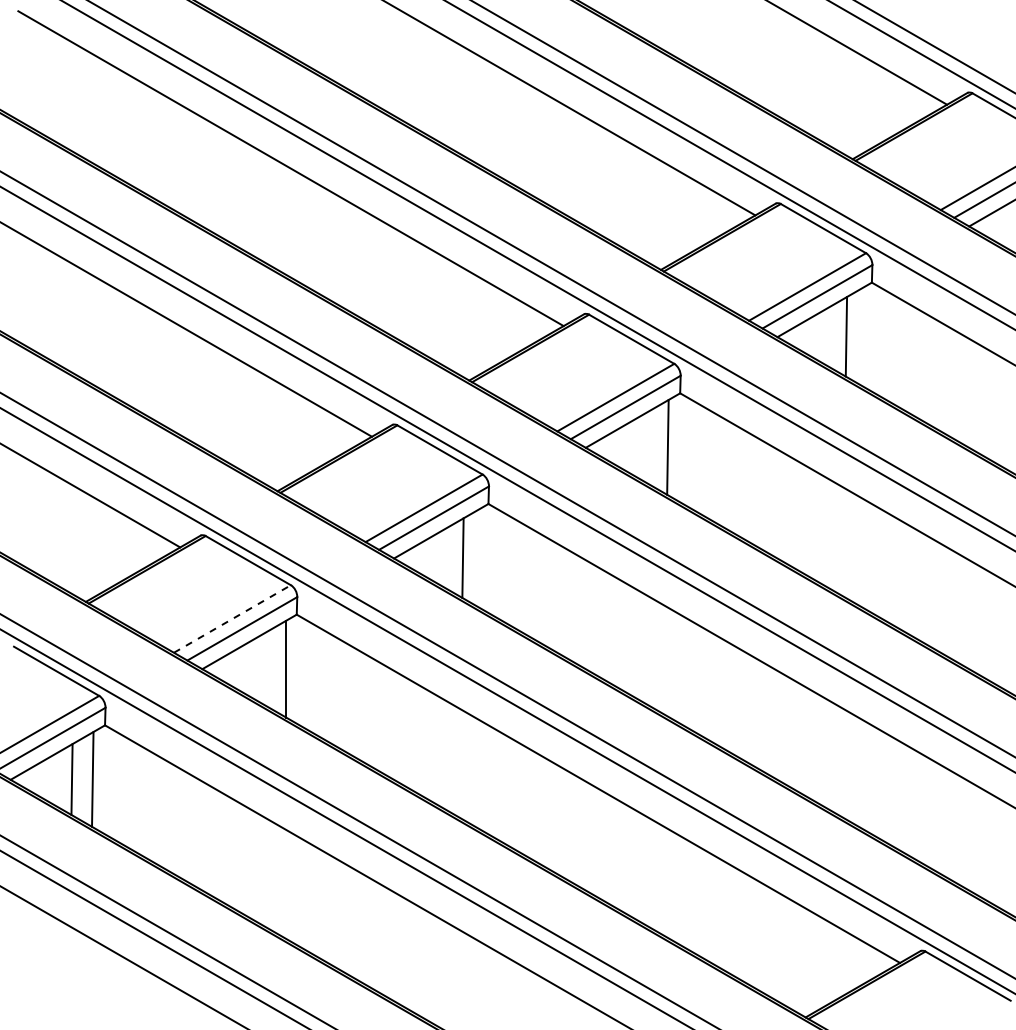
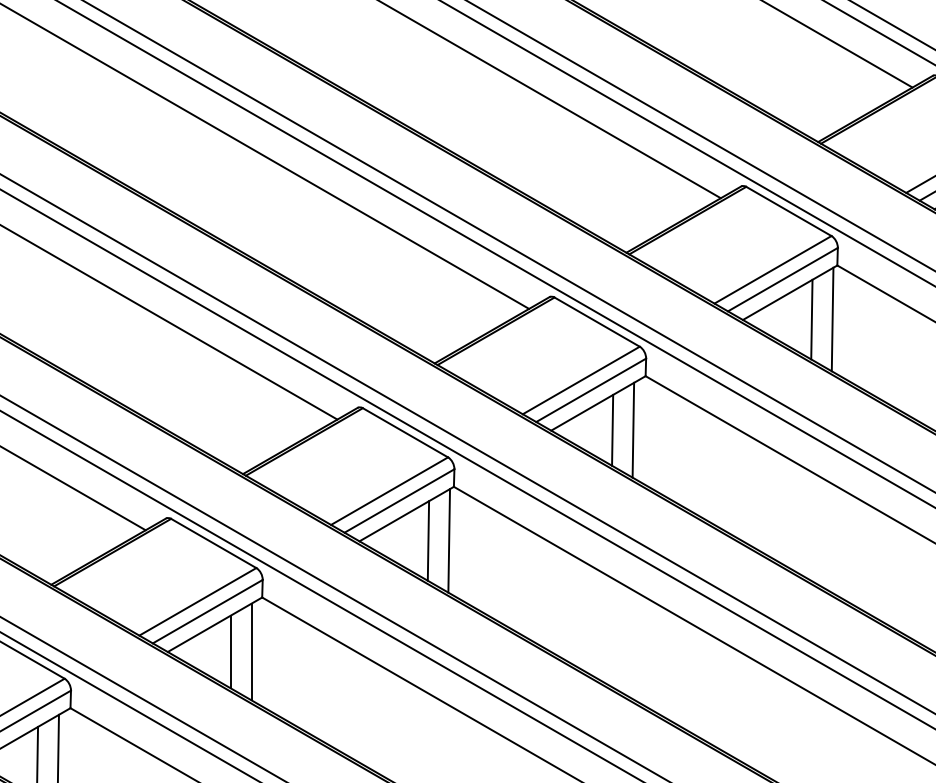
line: (866, 336) -> (831, 319), added
line: (646, 447) -> (611, 430), added
line: (483, 557) -> (448, 540), added
line: (232, 619) -> (197, 602), dashed -> solid
line: (265, 668) -> (230, 651), added

